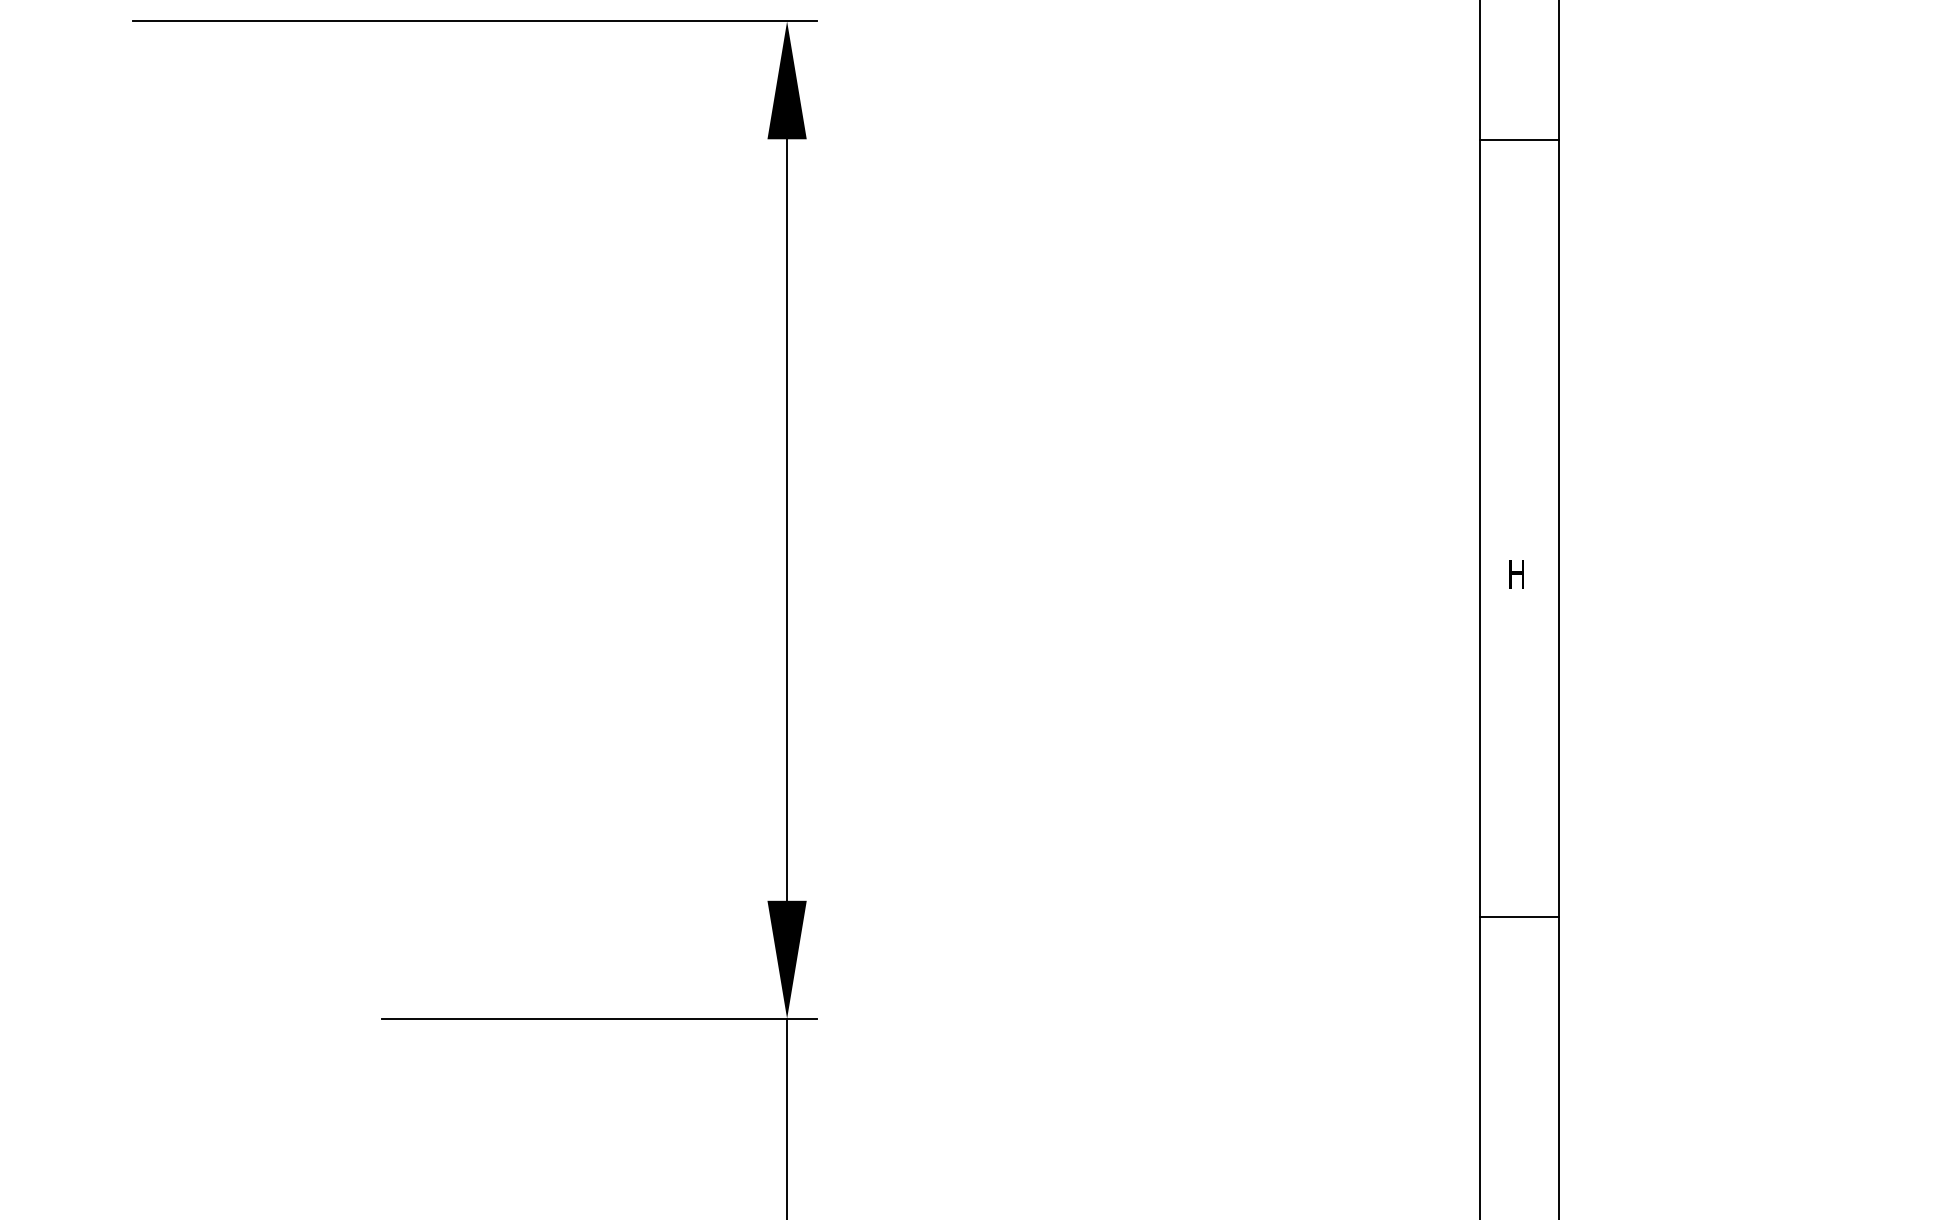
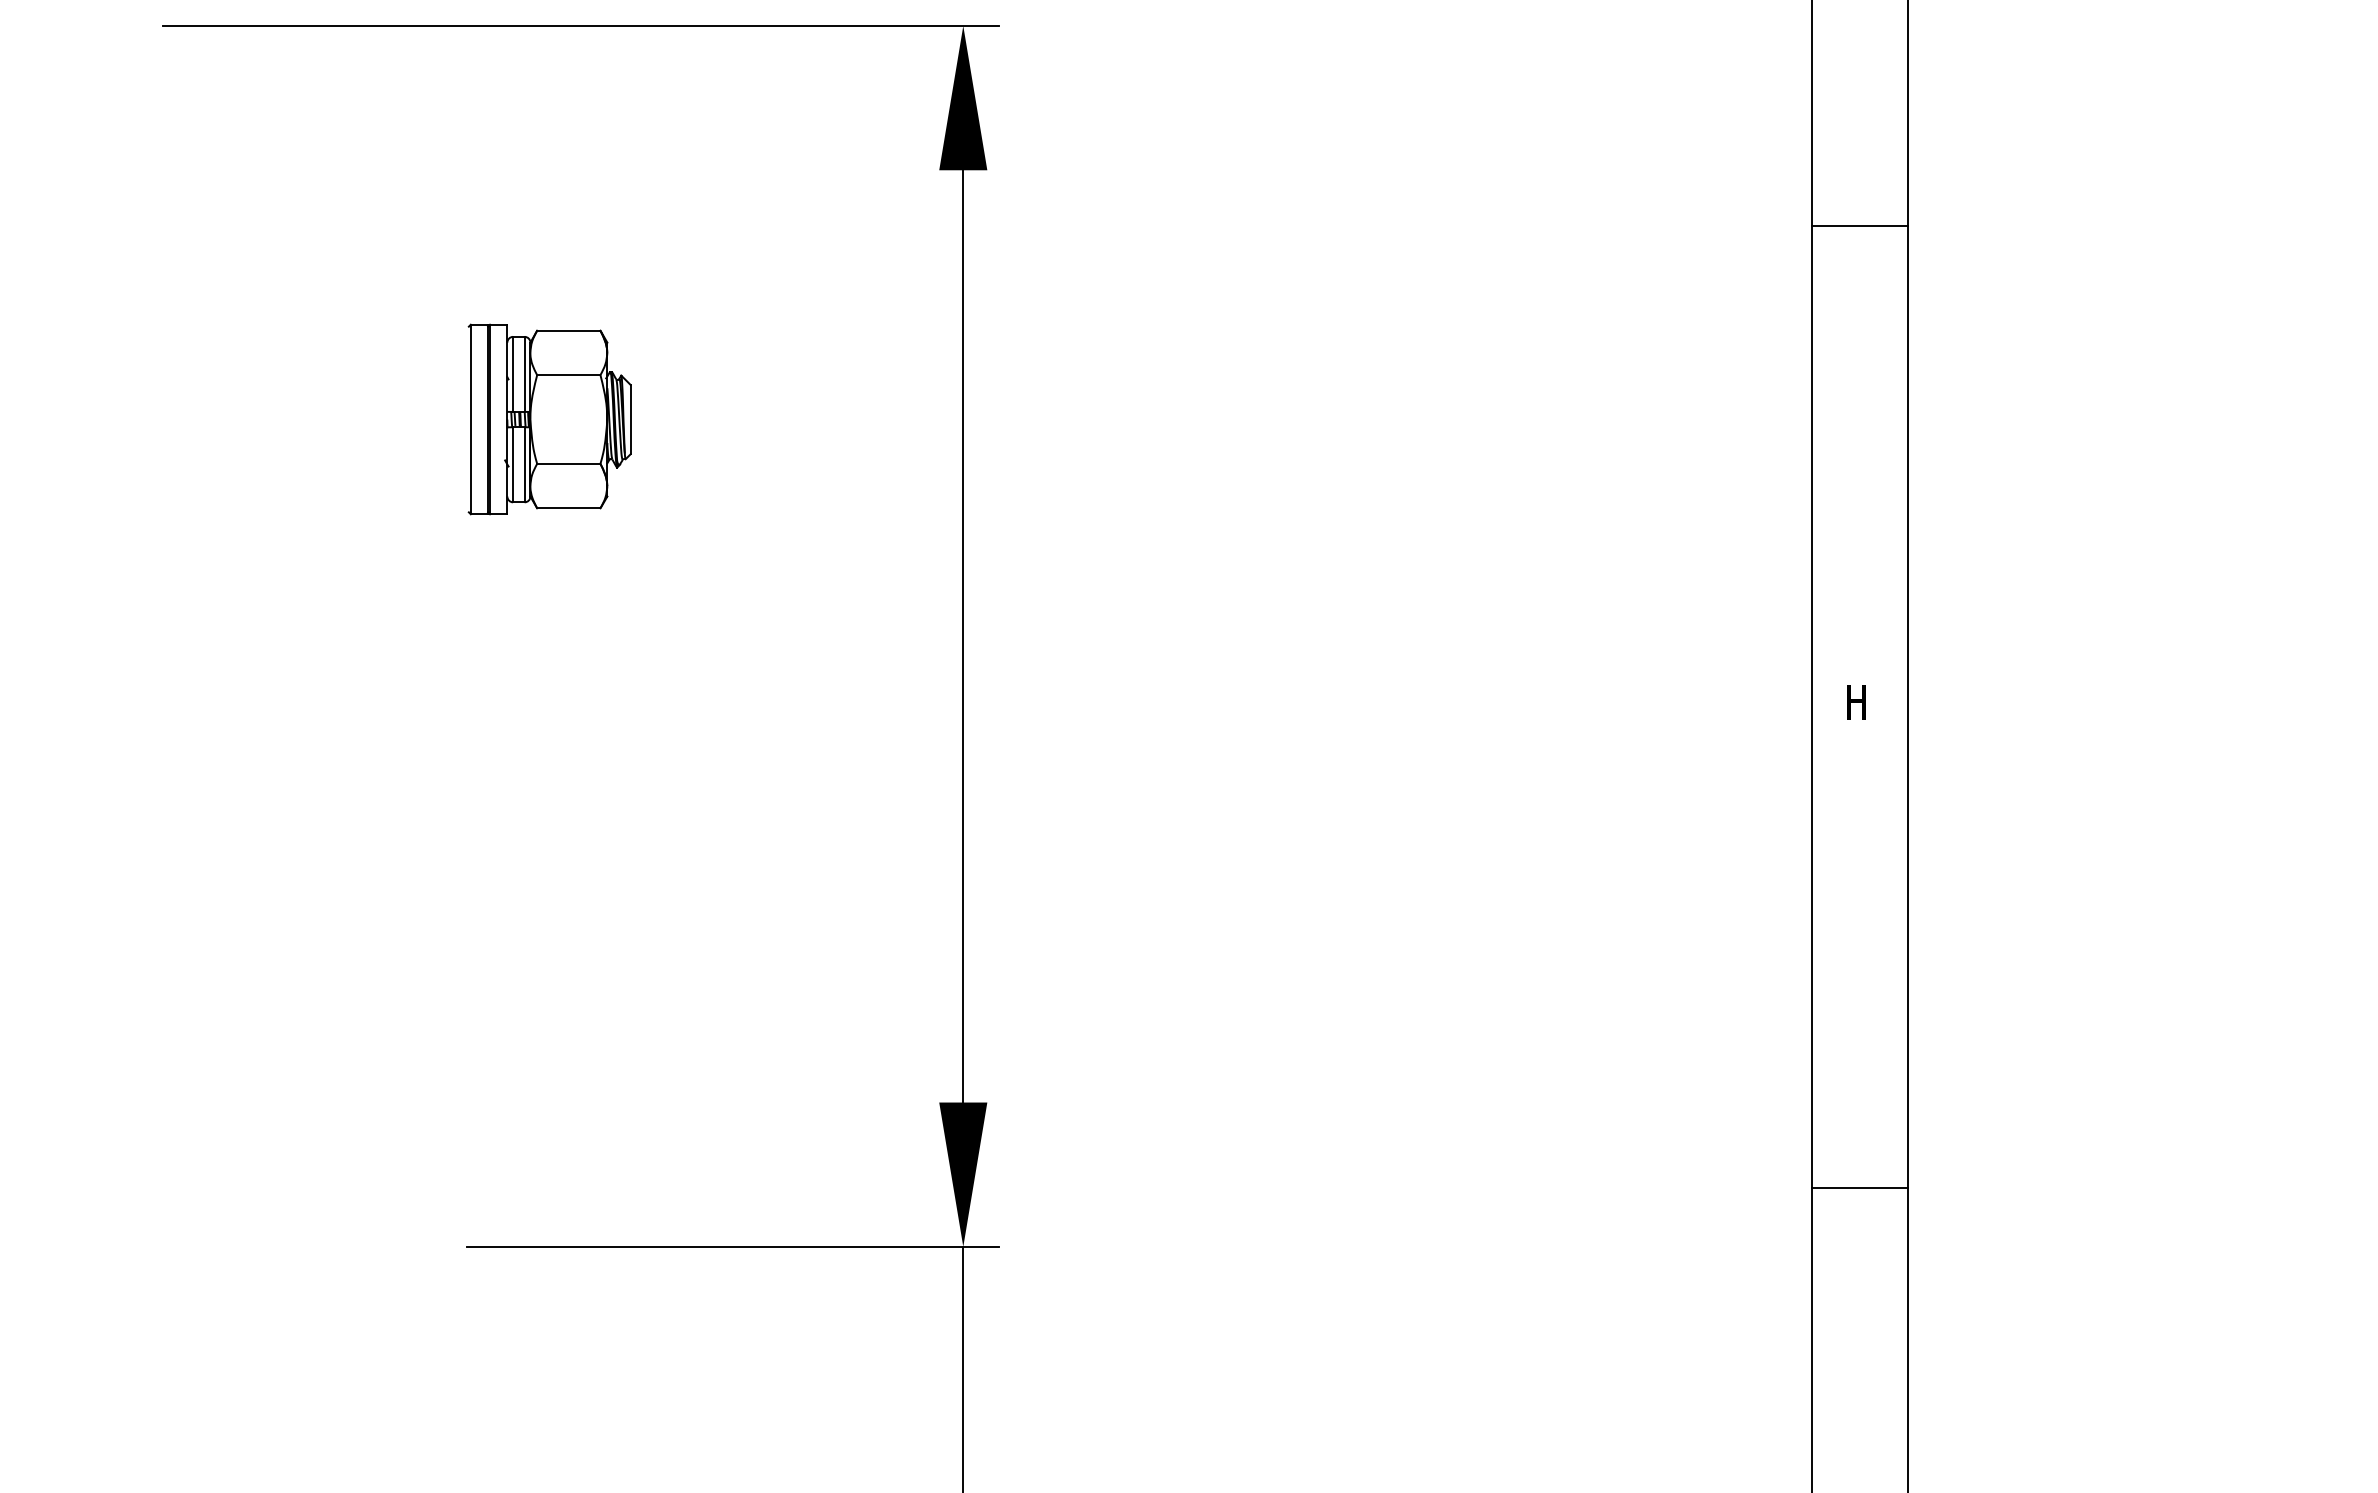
line: (1520, 140) -> (1860, 226), moved
part: (449, 342) -> (549, 419), added
line: (1520, 917) -> (1860, 1188), moved

